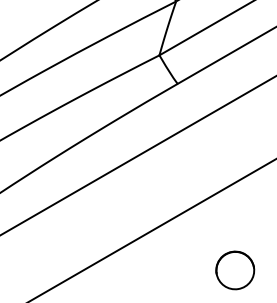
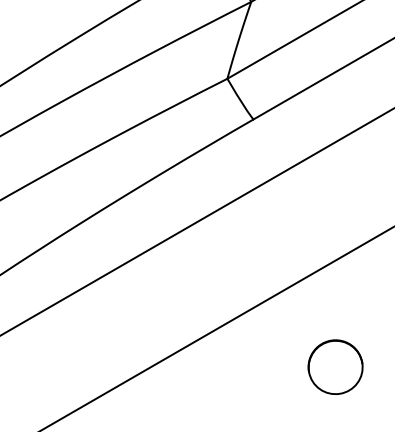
part: (235, 270) -> (335, 367), moved

